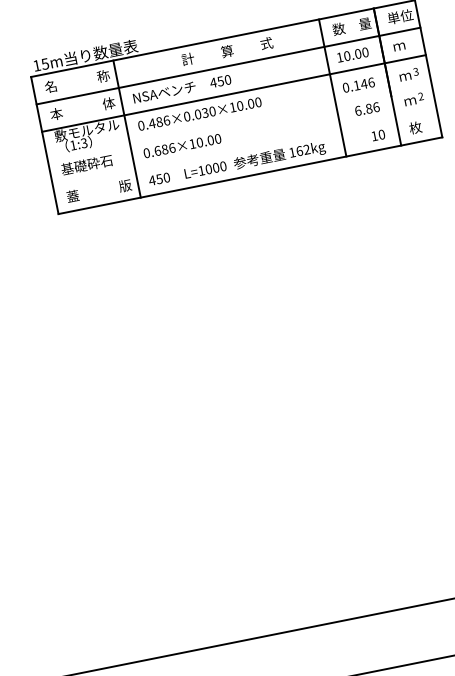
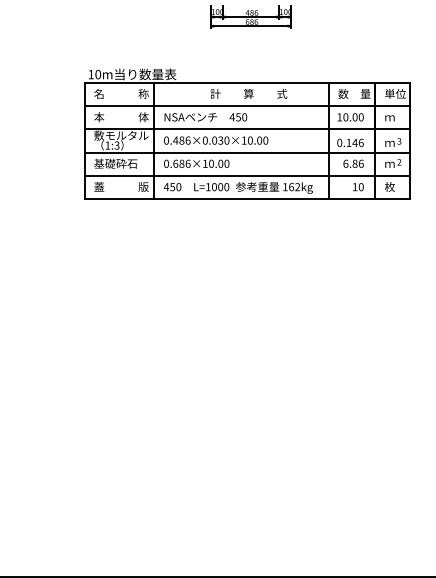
text: (45, 63) -> (98, 74), 15m -> 10m
line: (239, 120) -> (247, 152), added
line: (245, 147) -> (247, 175), added

